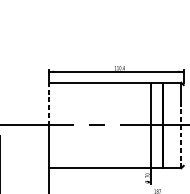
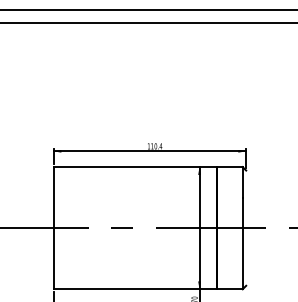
line: (48, 103) -> (53, 197), dashed -> solid
line: (181, 136) -> (242, 243), dashed -> solid

